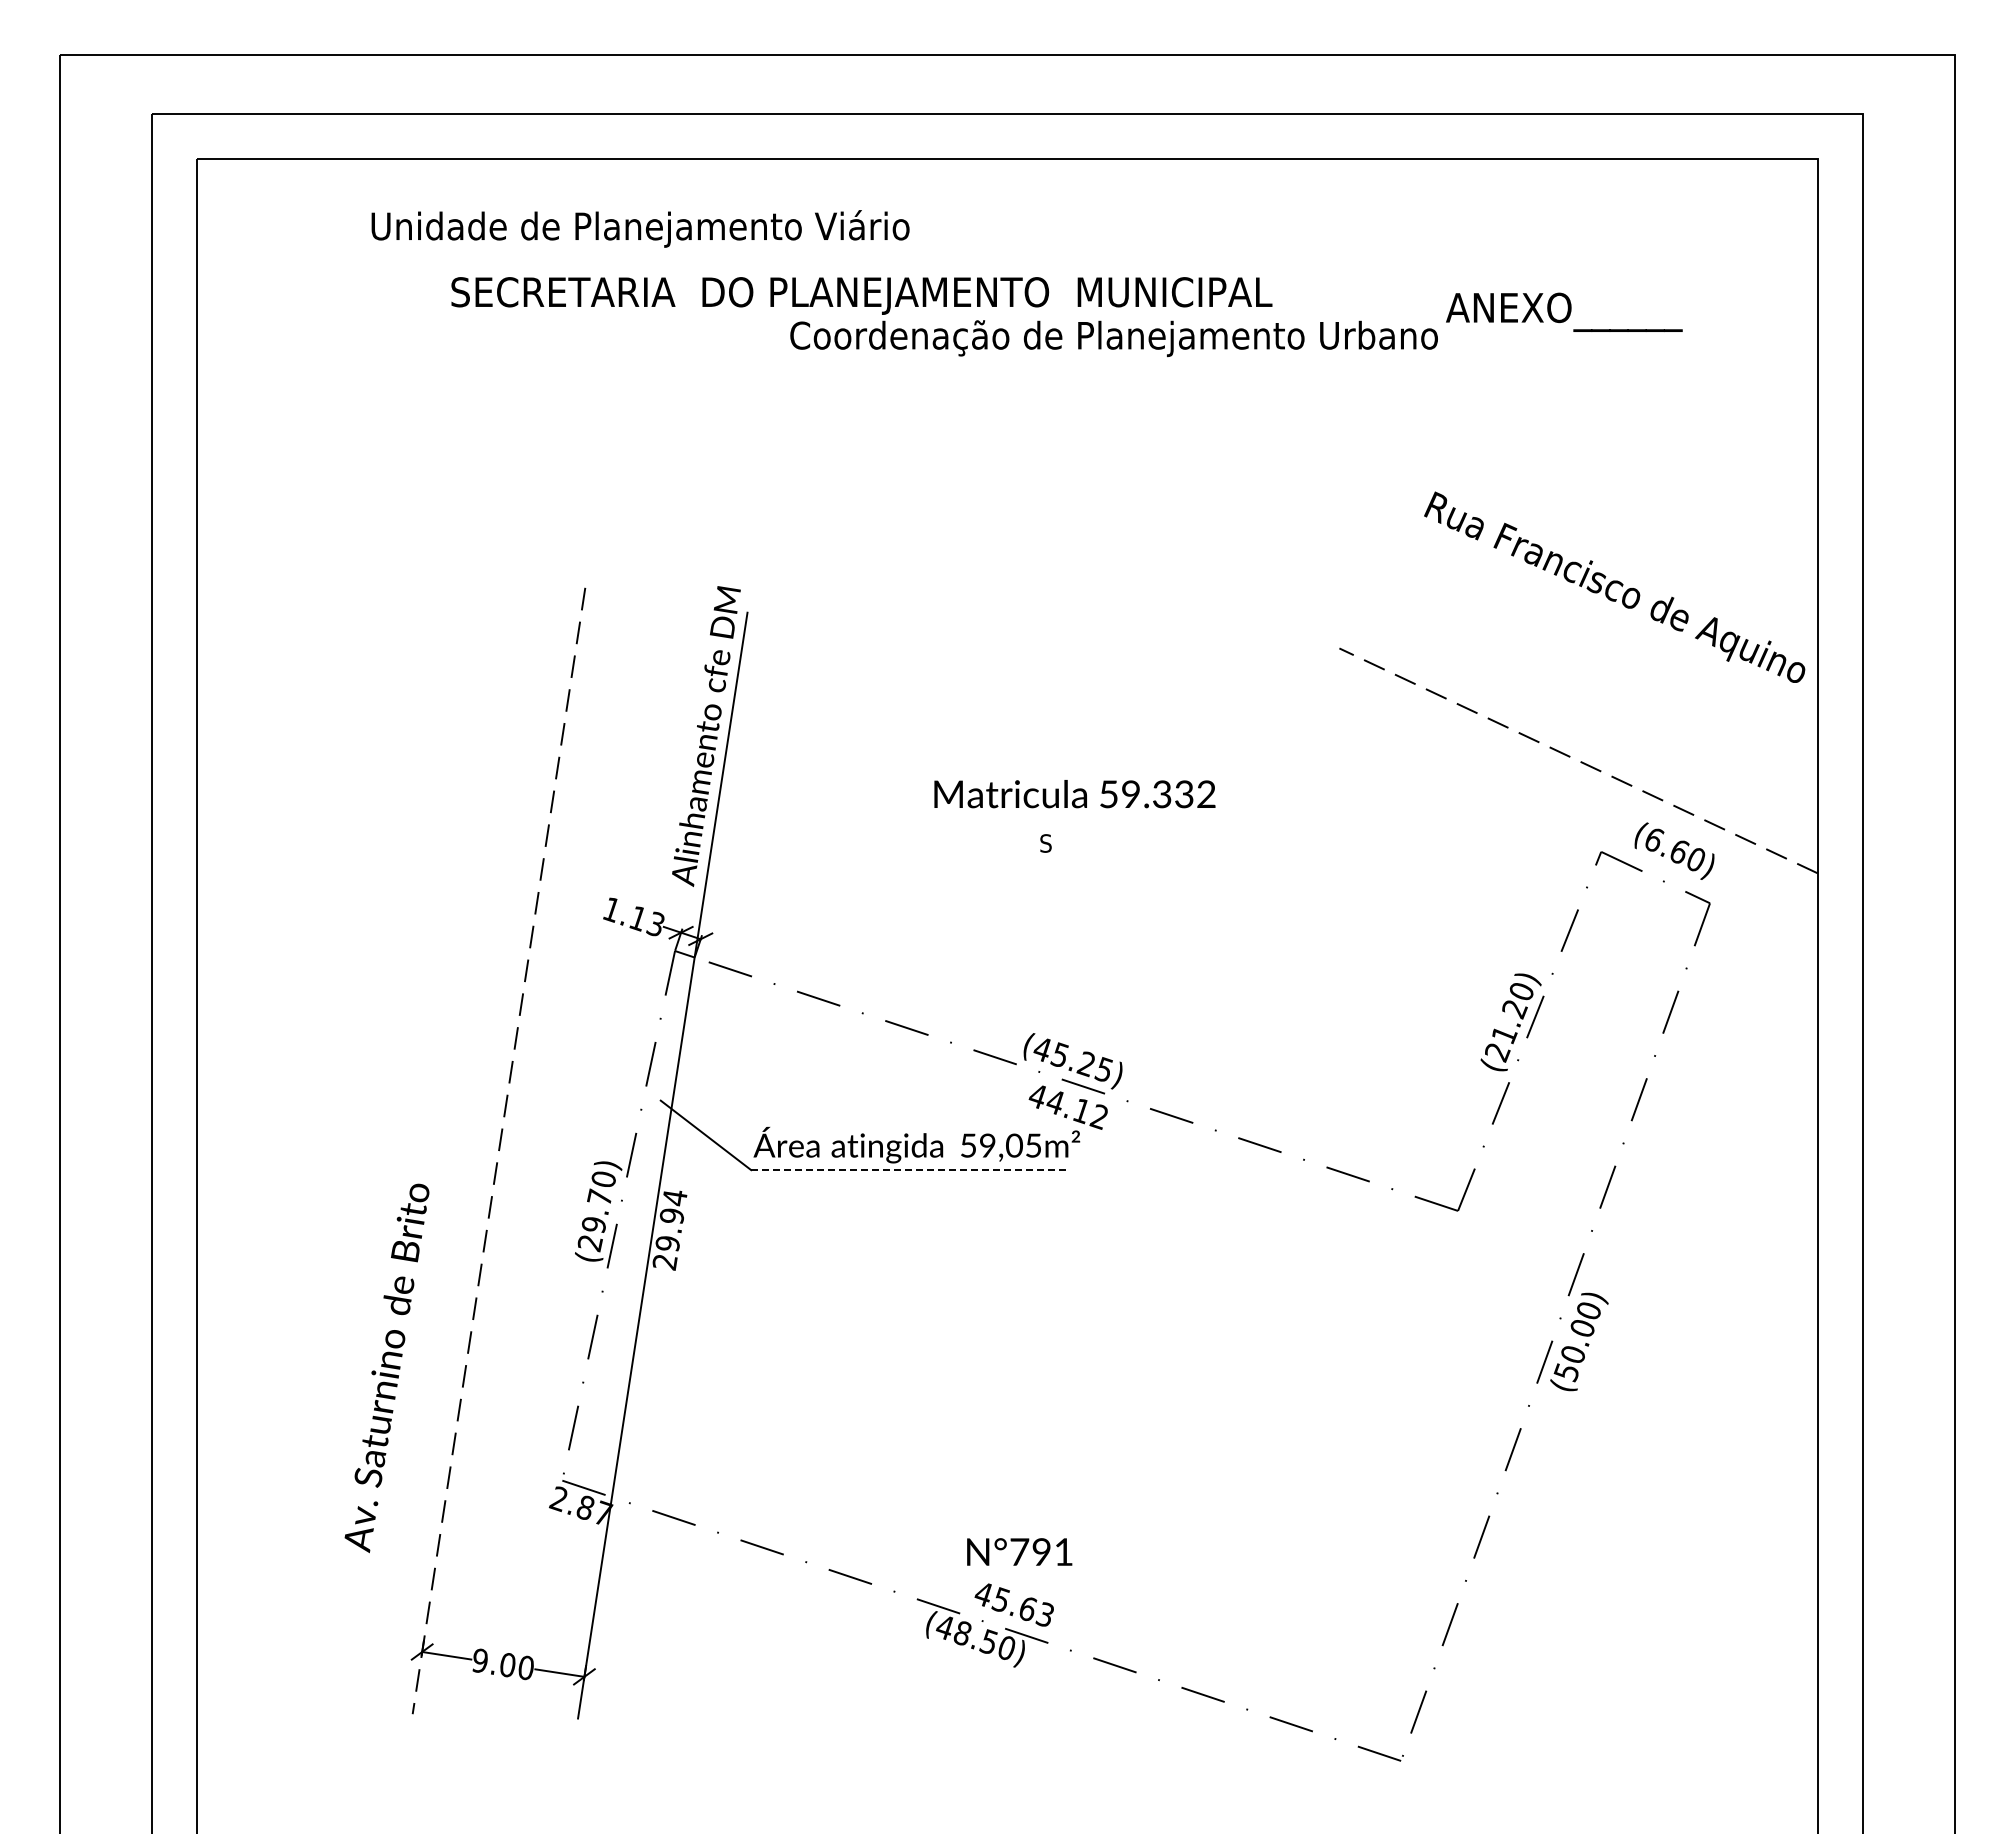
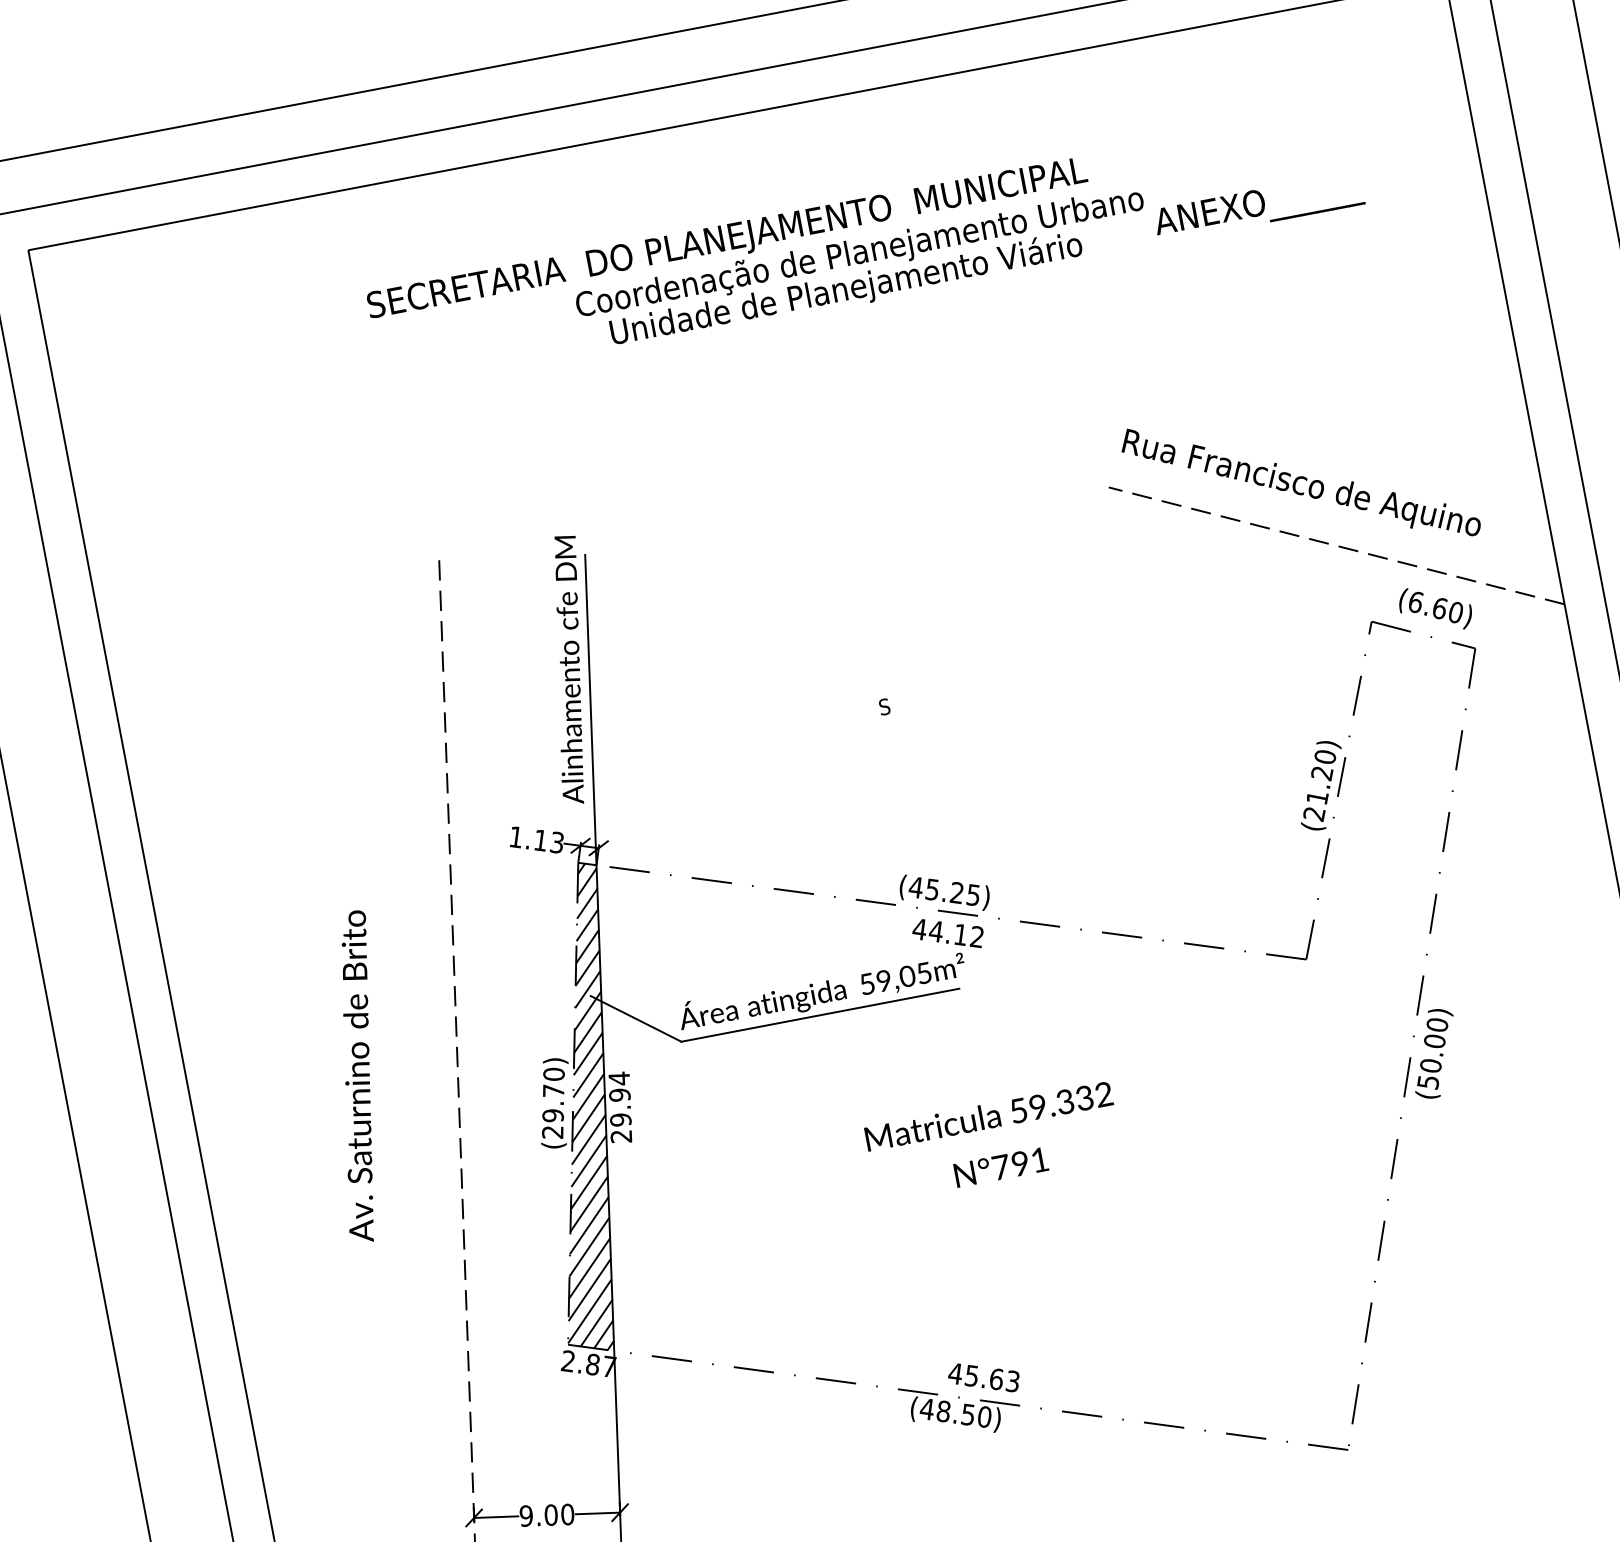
text: (640, 228) -> (846, 290), moved
text: (861, 295) -> (727, 240), moved
text: (1564, 311) -> (1259, 205), moved
text: (1614, 586) -> (1299, 481), moved
text: (1074, 794) -> (988, 1116), moved
line: (910, 1170) -> (820, 1015), dashed -> solid
hatch: (628, 1223) -> (583, 1108), added
text: (386, 1368) -> (357, 1077), moved
text: (1019, 1551) -> (1001, 1166), moved

